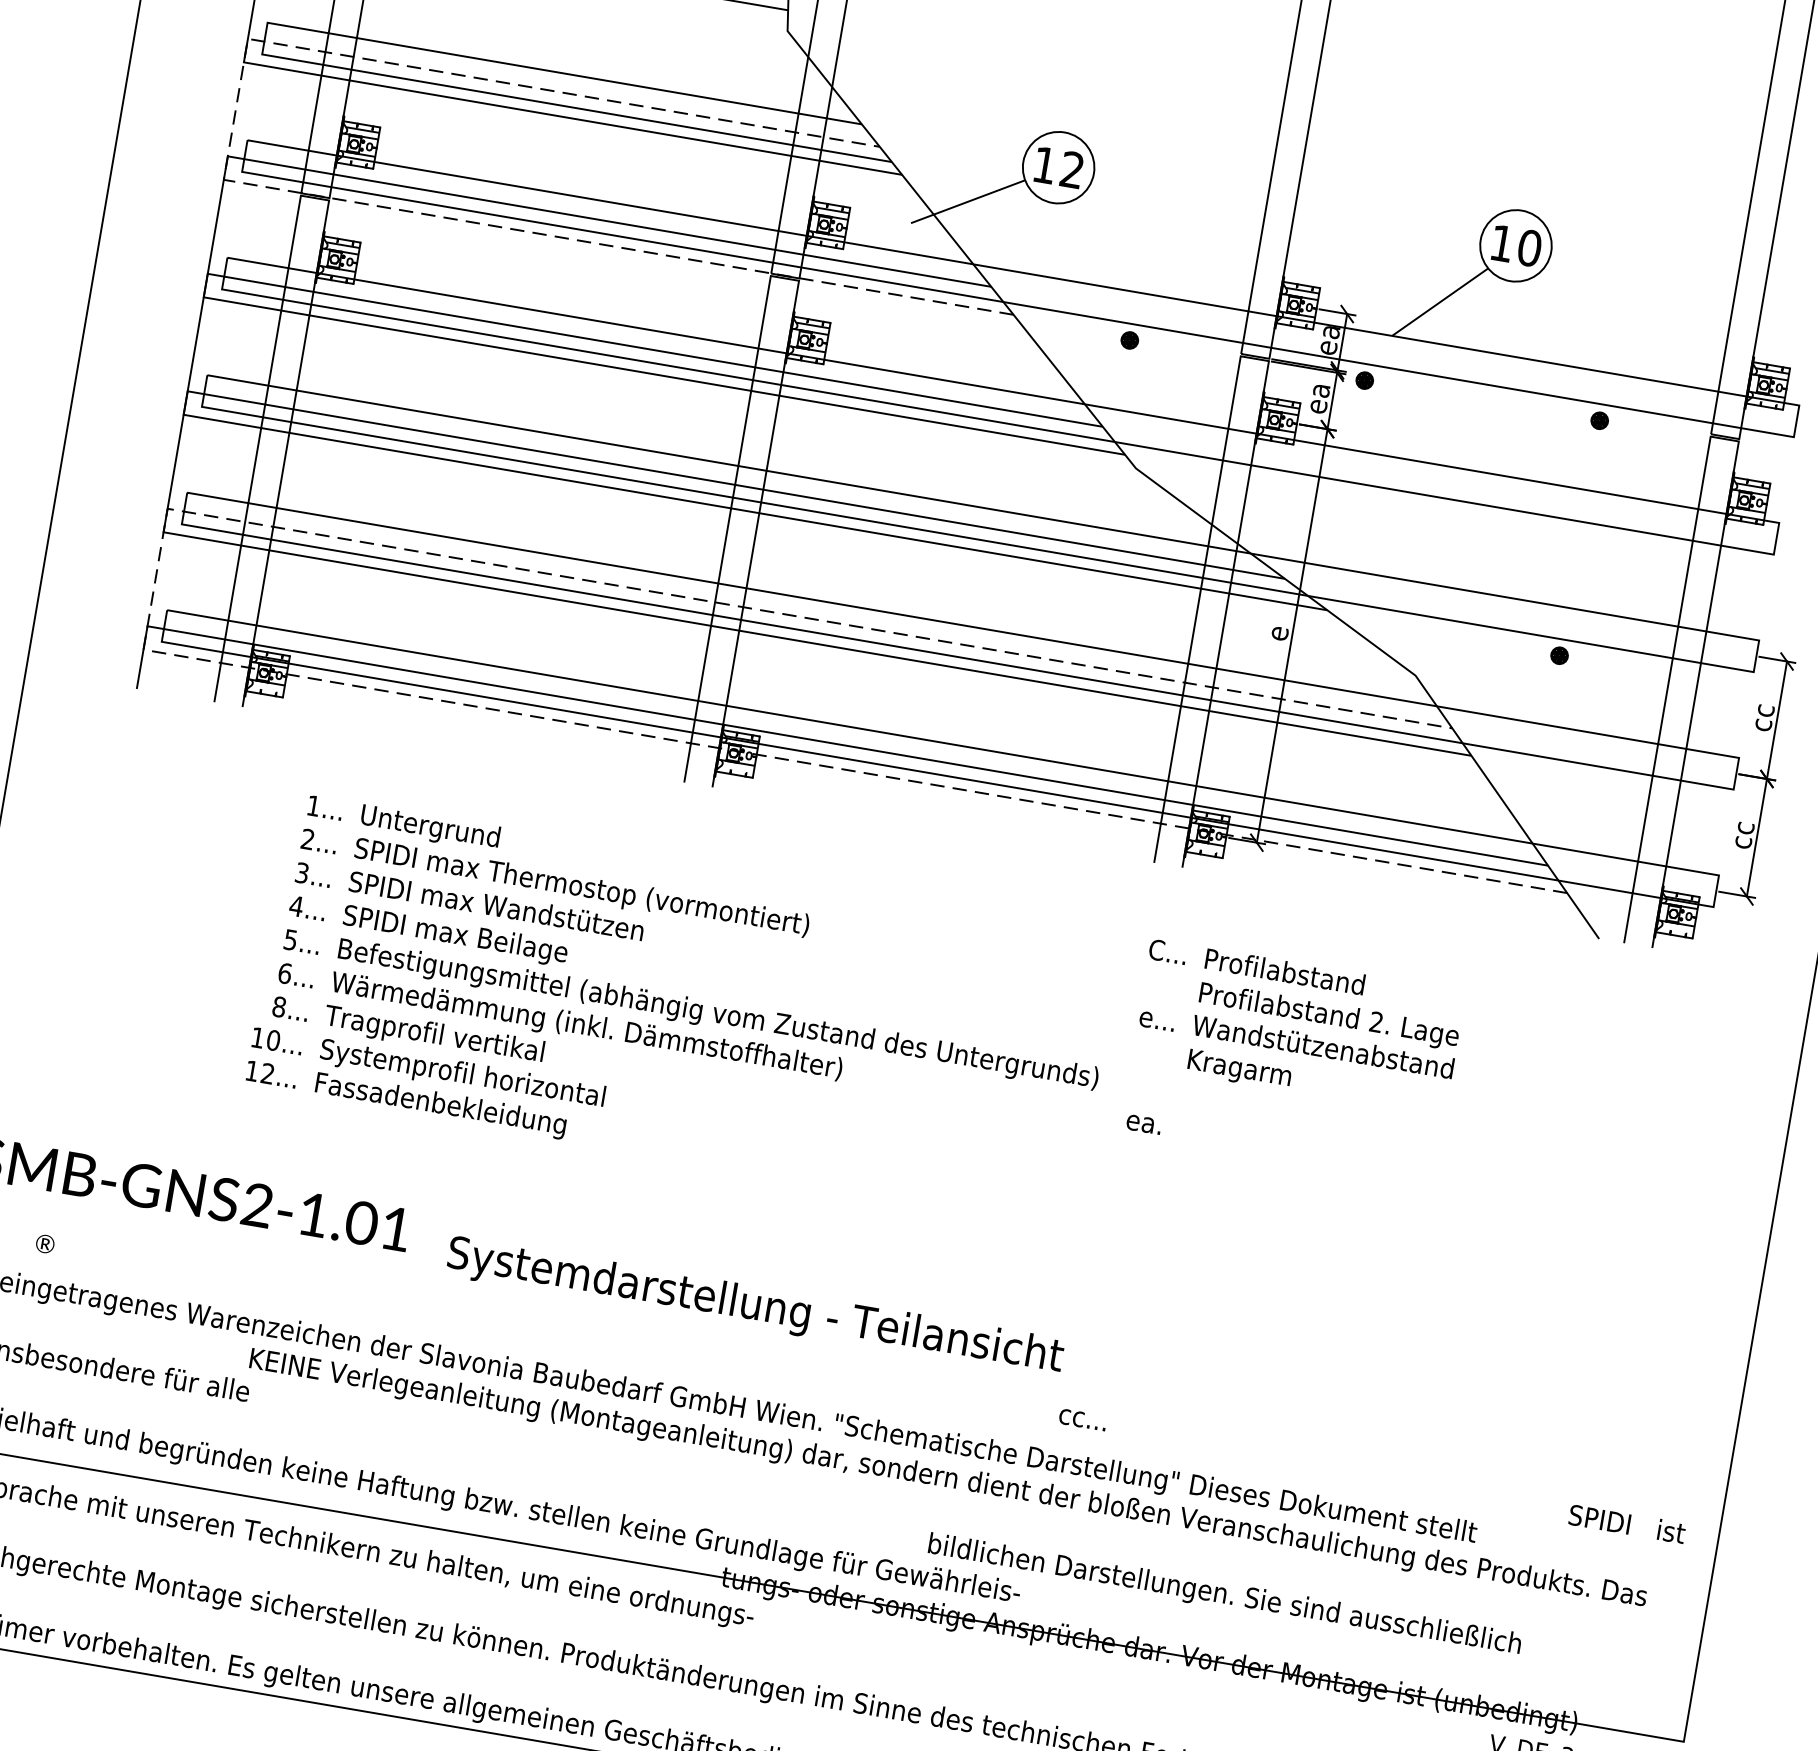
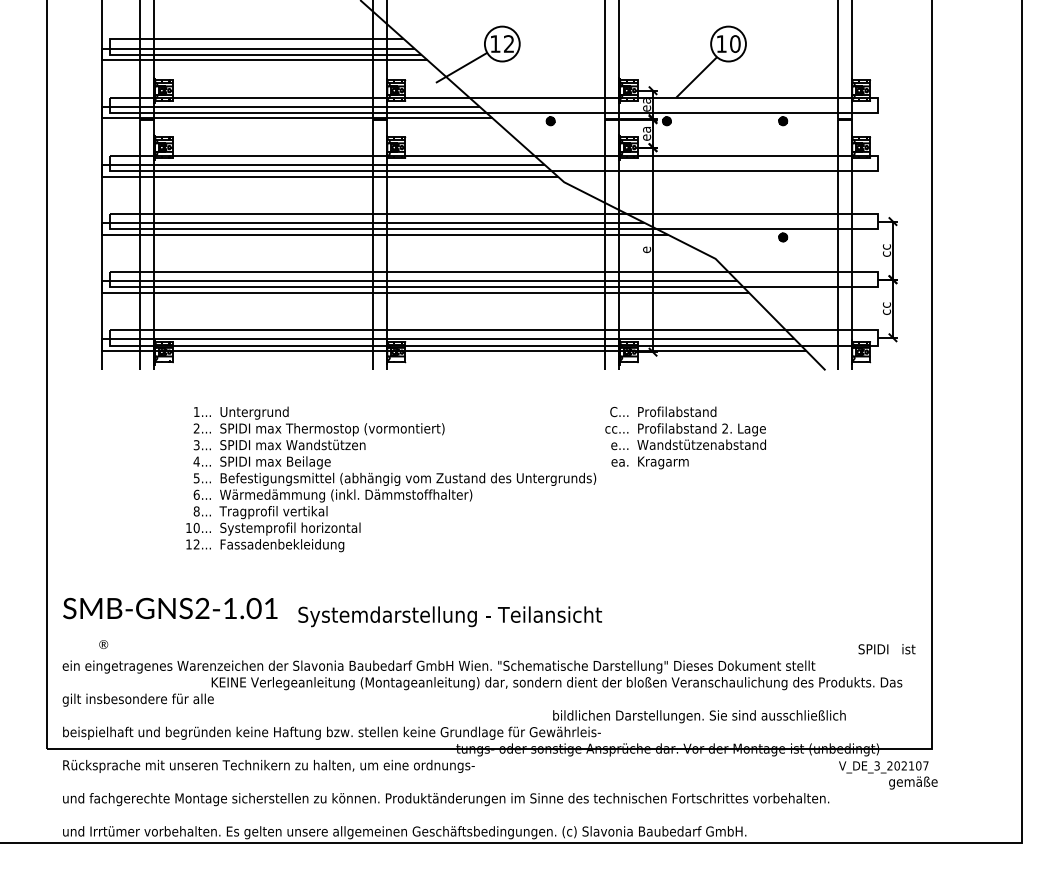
line: (230, 181) -> (105, 118), dashed -> solid
line: (144, 647) -> (102, 349), dashed -> solid
text: (1143, 1123) -> (619, 462), moved
text: (1082, 1419) -> (616, 429), moved

